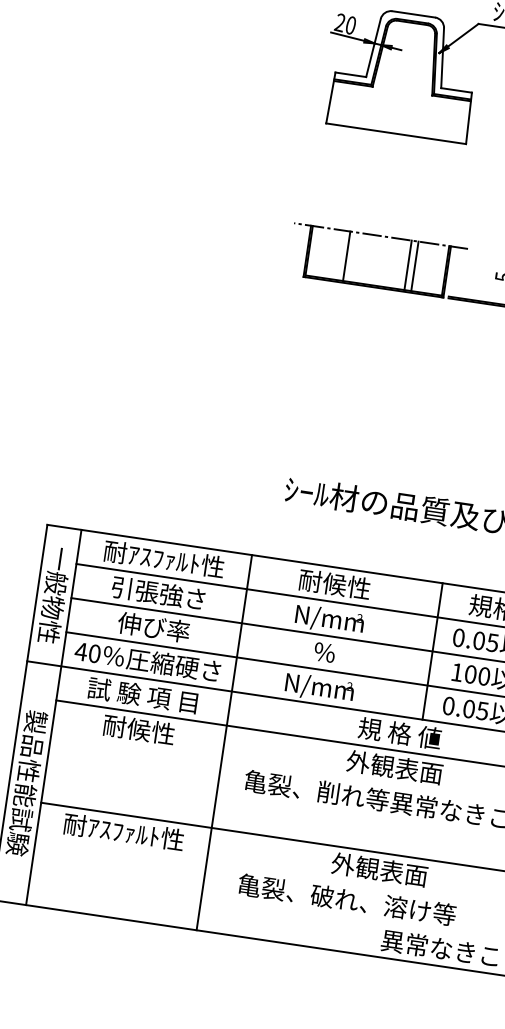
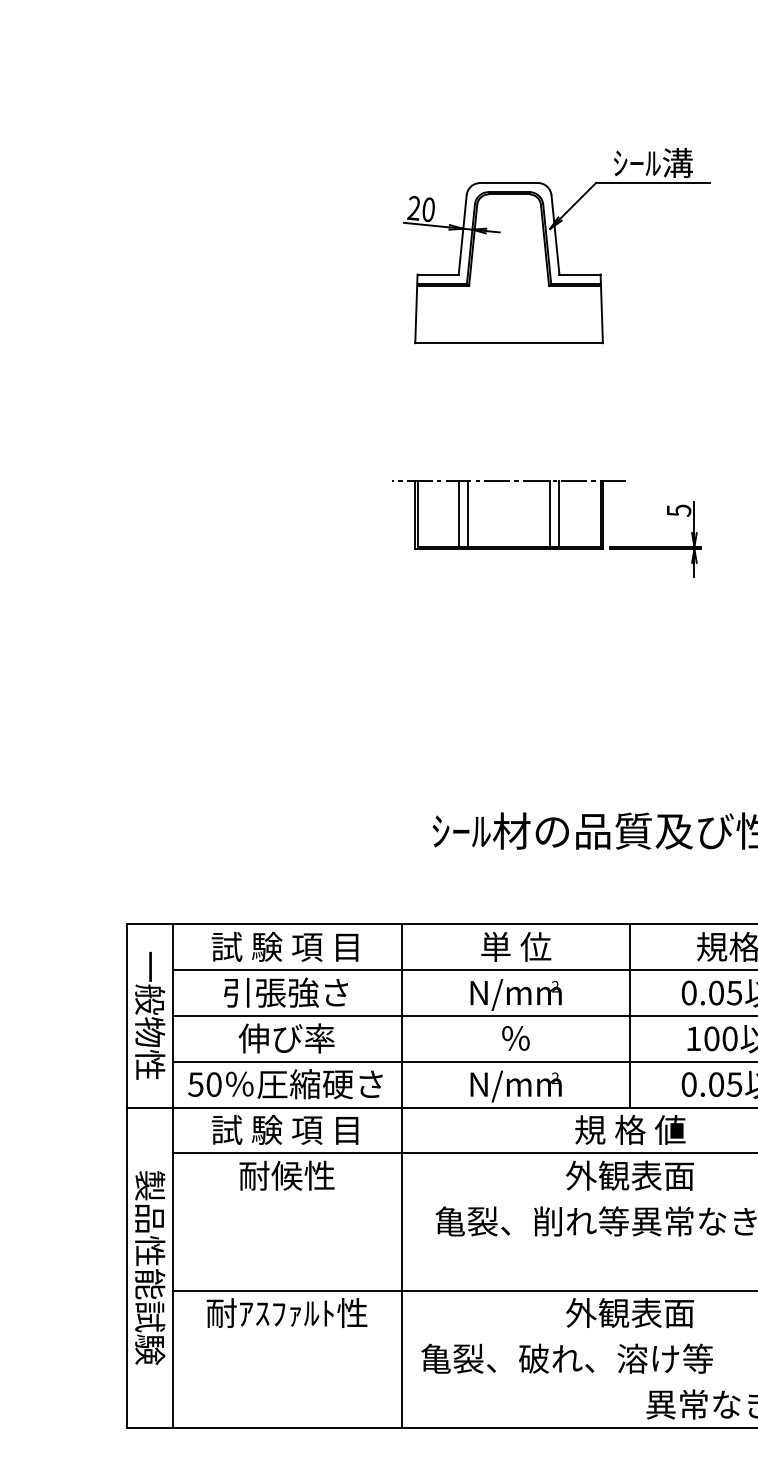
line: (339, 255) -> (458, 513), added
text: (163, 558) -> (286, 946), 耐ｱｽﾌｧﾙﾄ性 -> 試 験 項 目
text: (334, 584) -> (515, 946), 耐候性 -> 単 位
text: (80, 651) -> (195, 1084), 40 -> 50
line: (432, 651) -> (630, 1015), moved
text: (346, 899) -> (566, 1358), moved

